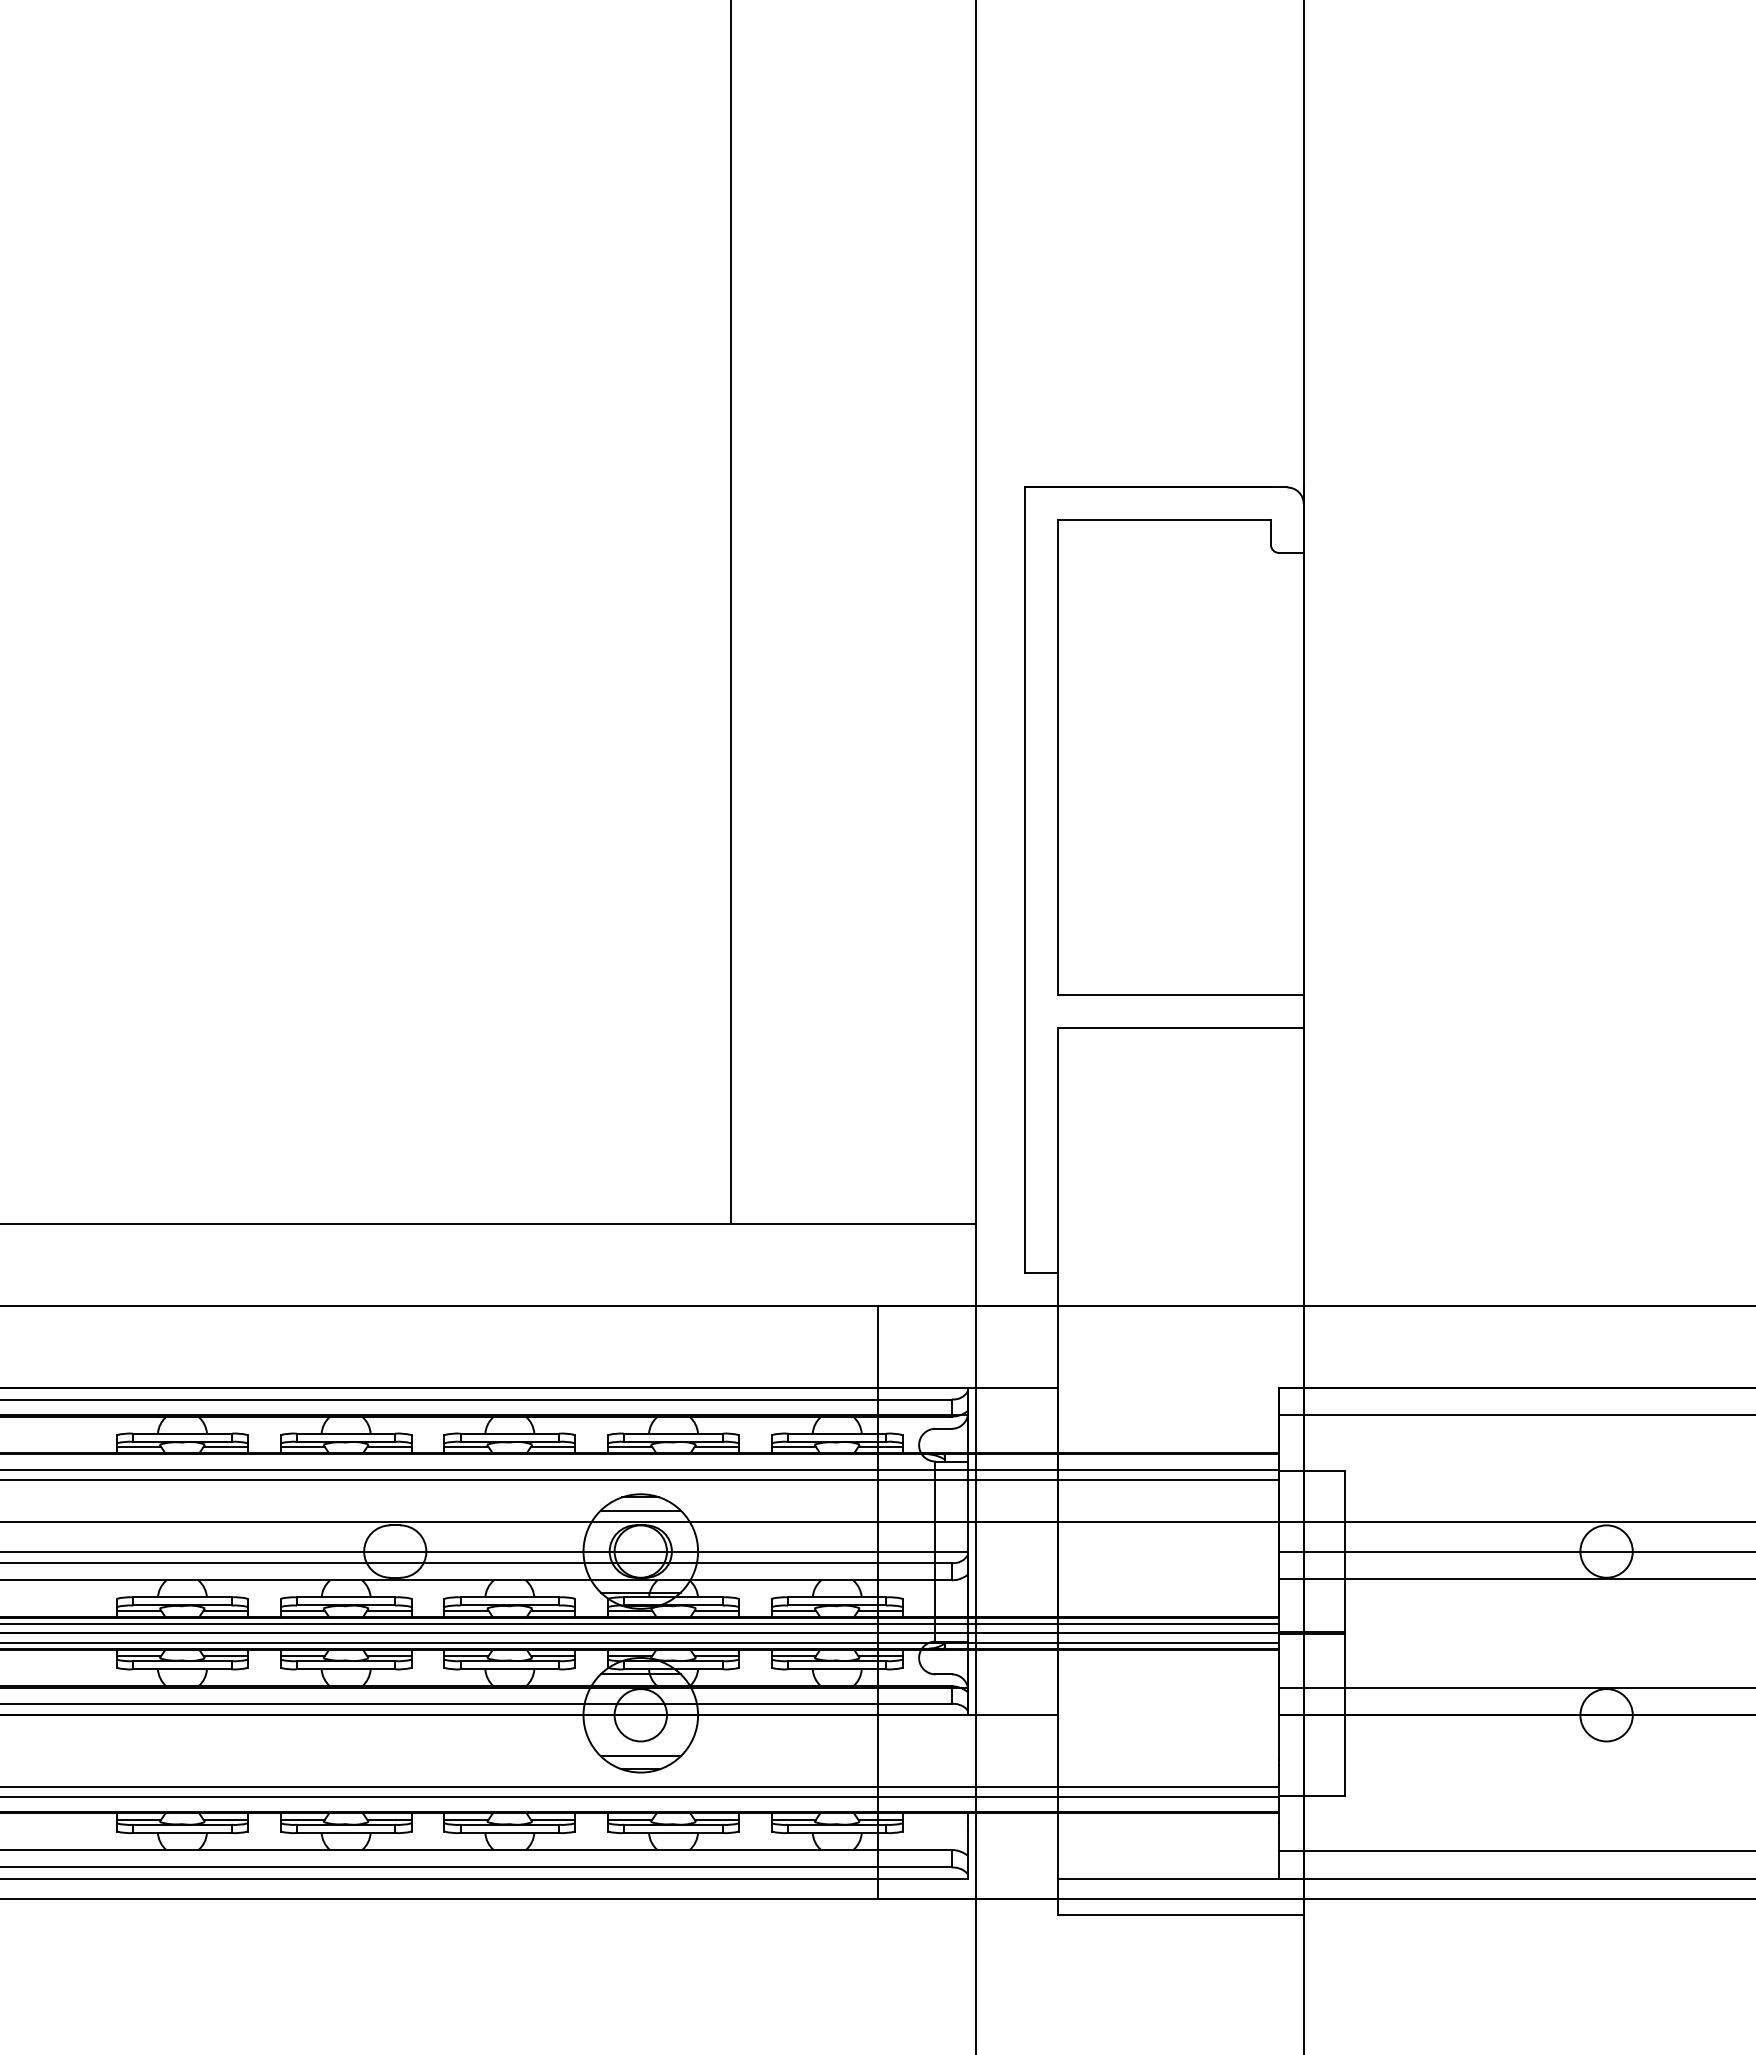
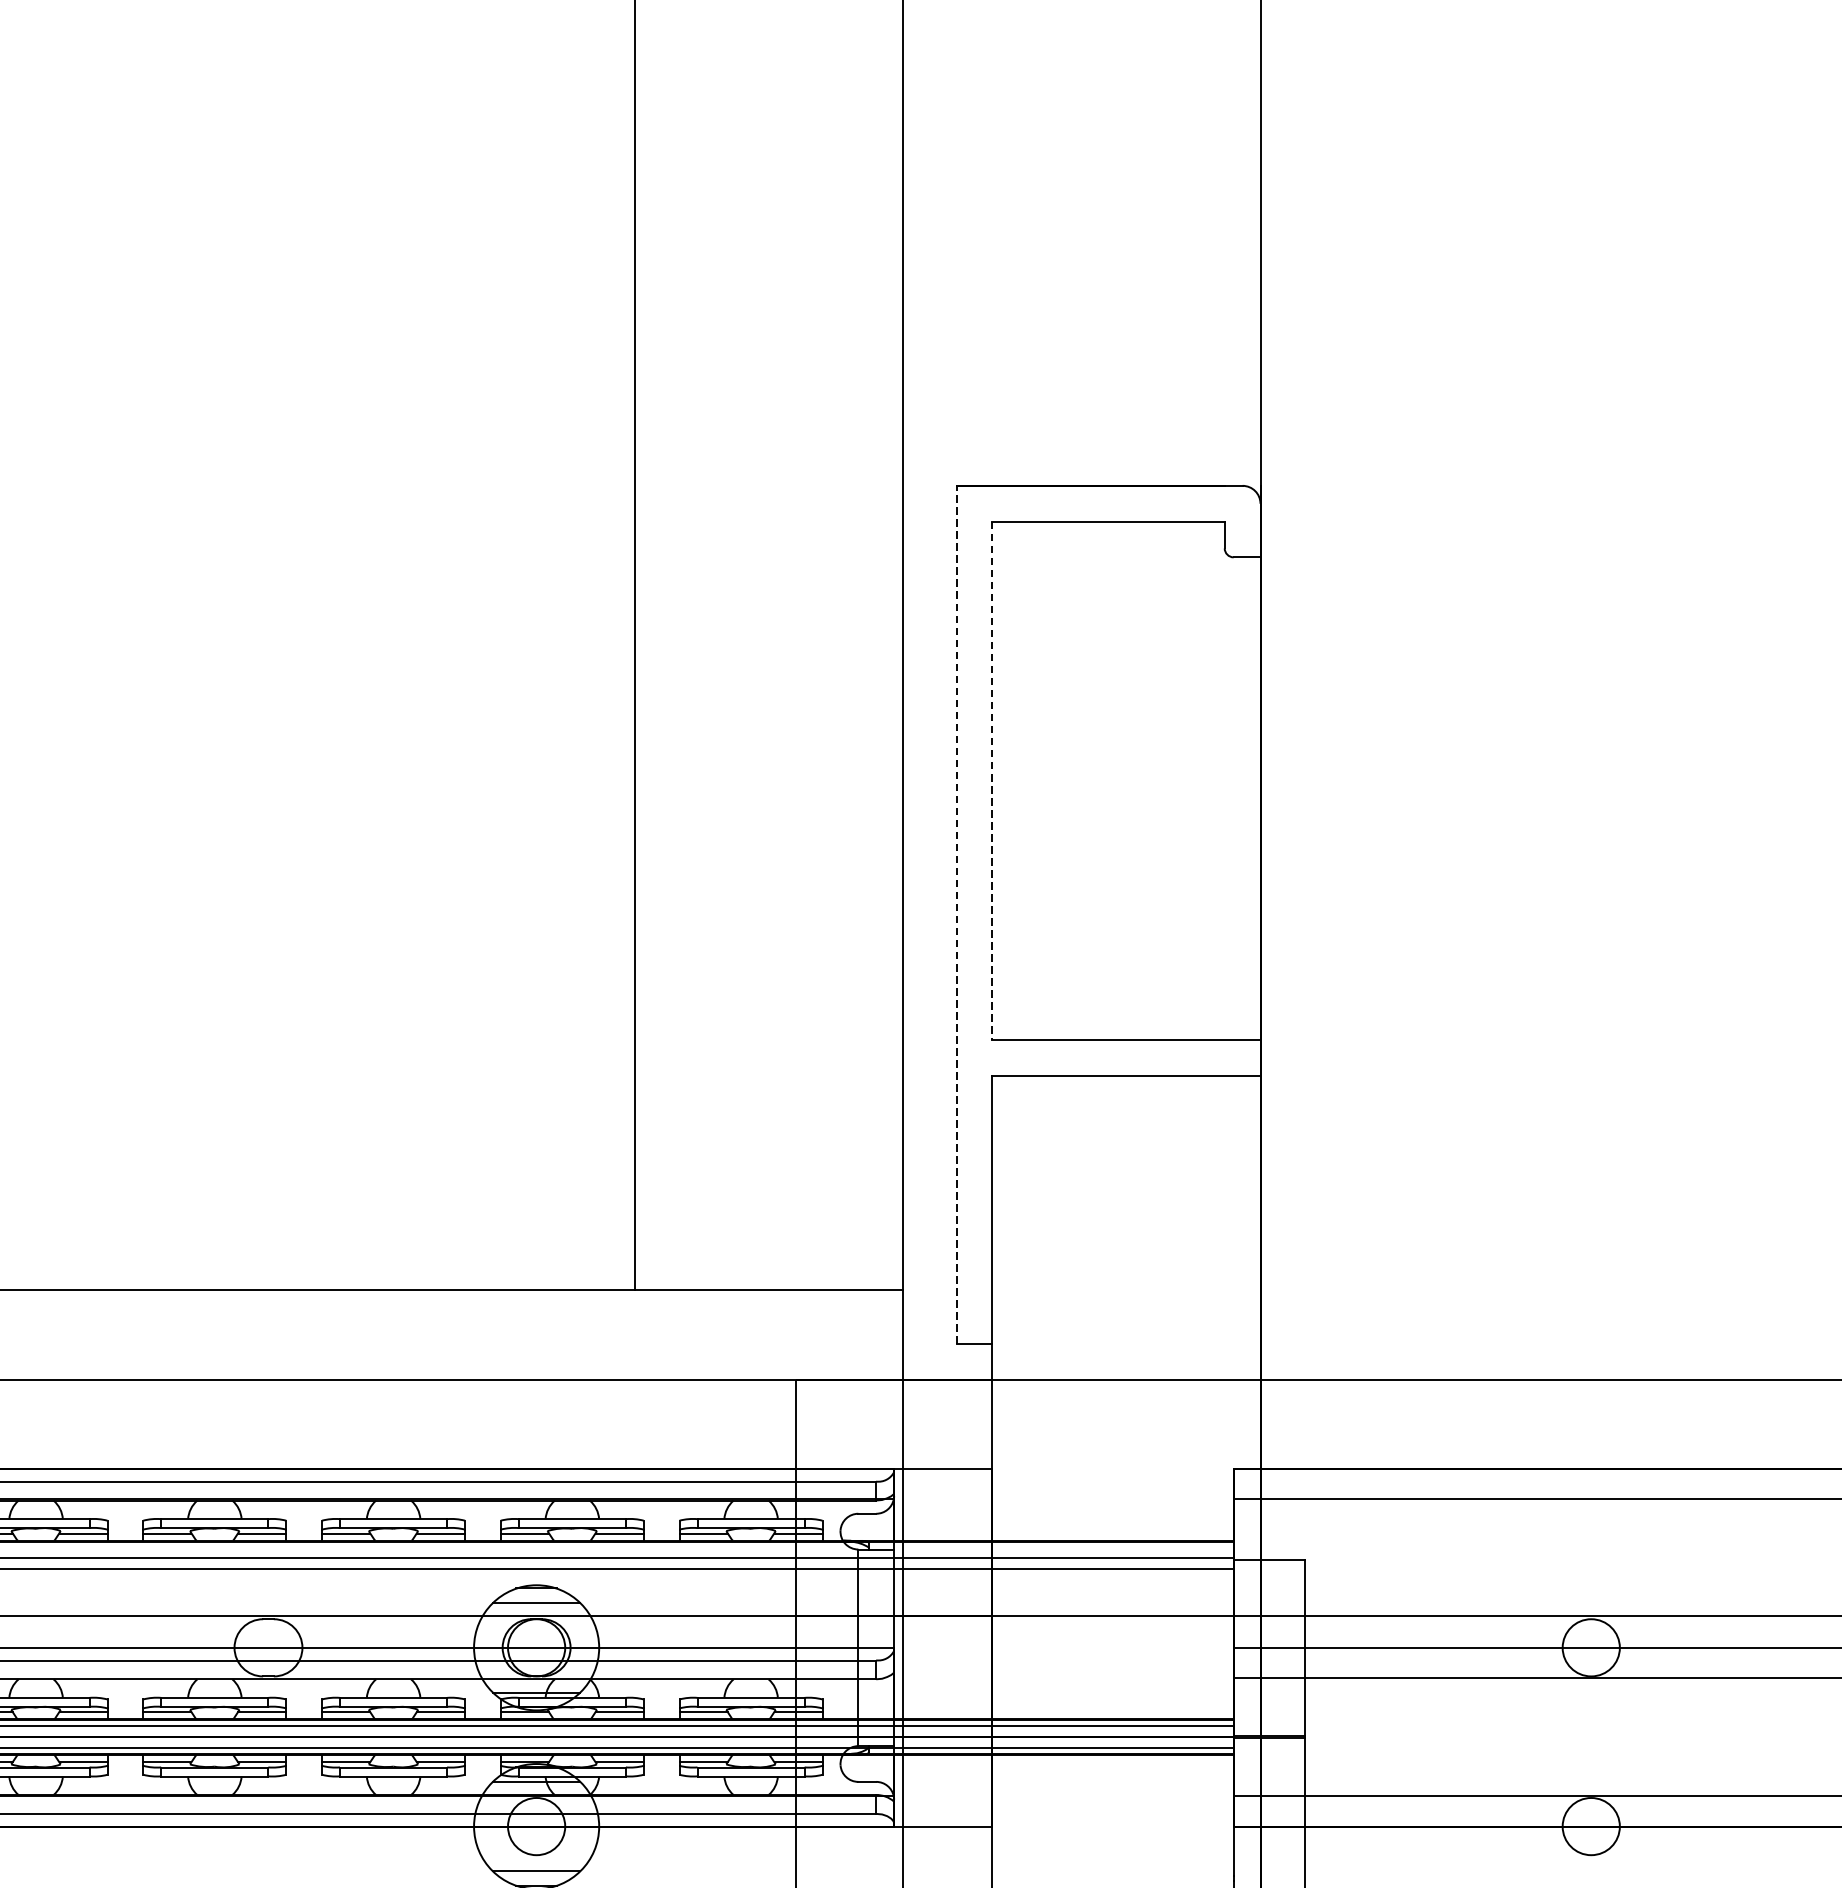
line: (1058, 758) -> (992, 781), solid -> dashed
line: (1025, 880) -> (956, 915), solid -> dashed

